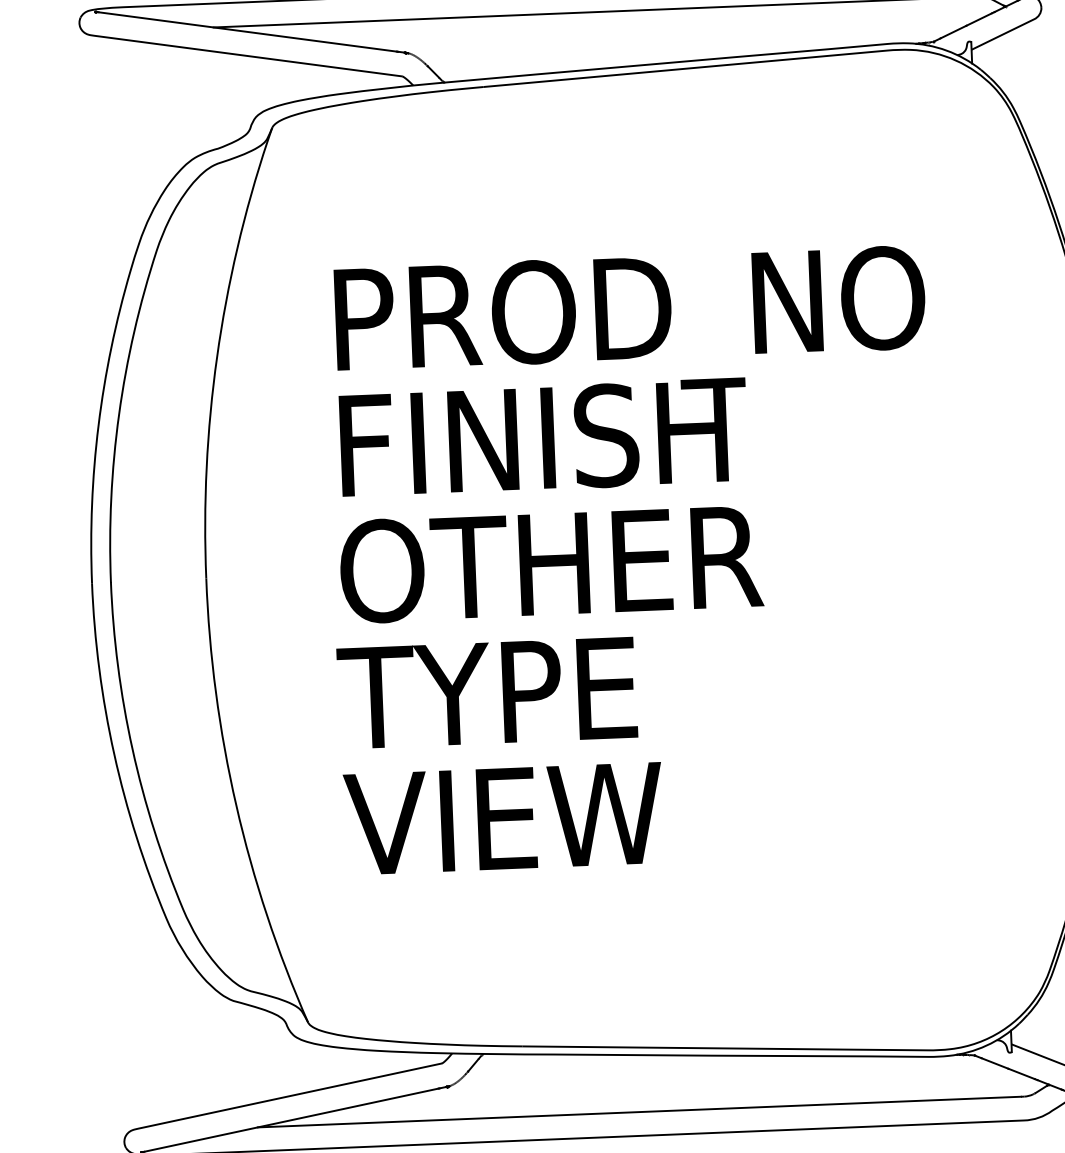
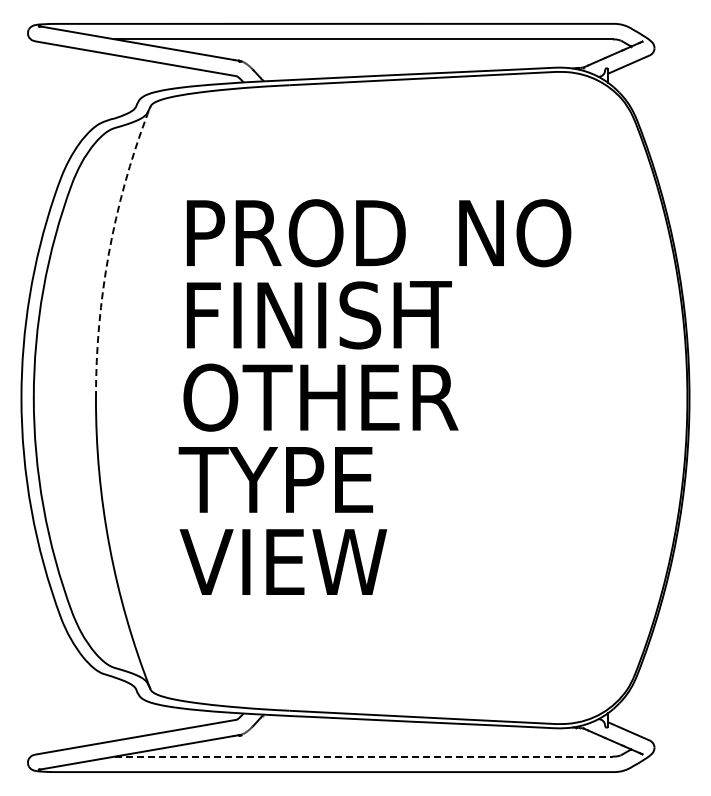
line: (219, 345) -> (110, 246), solid -> dashed
line: (638, 1111) -> (363, 756), solid -> dashed

